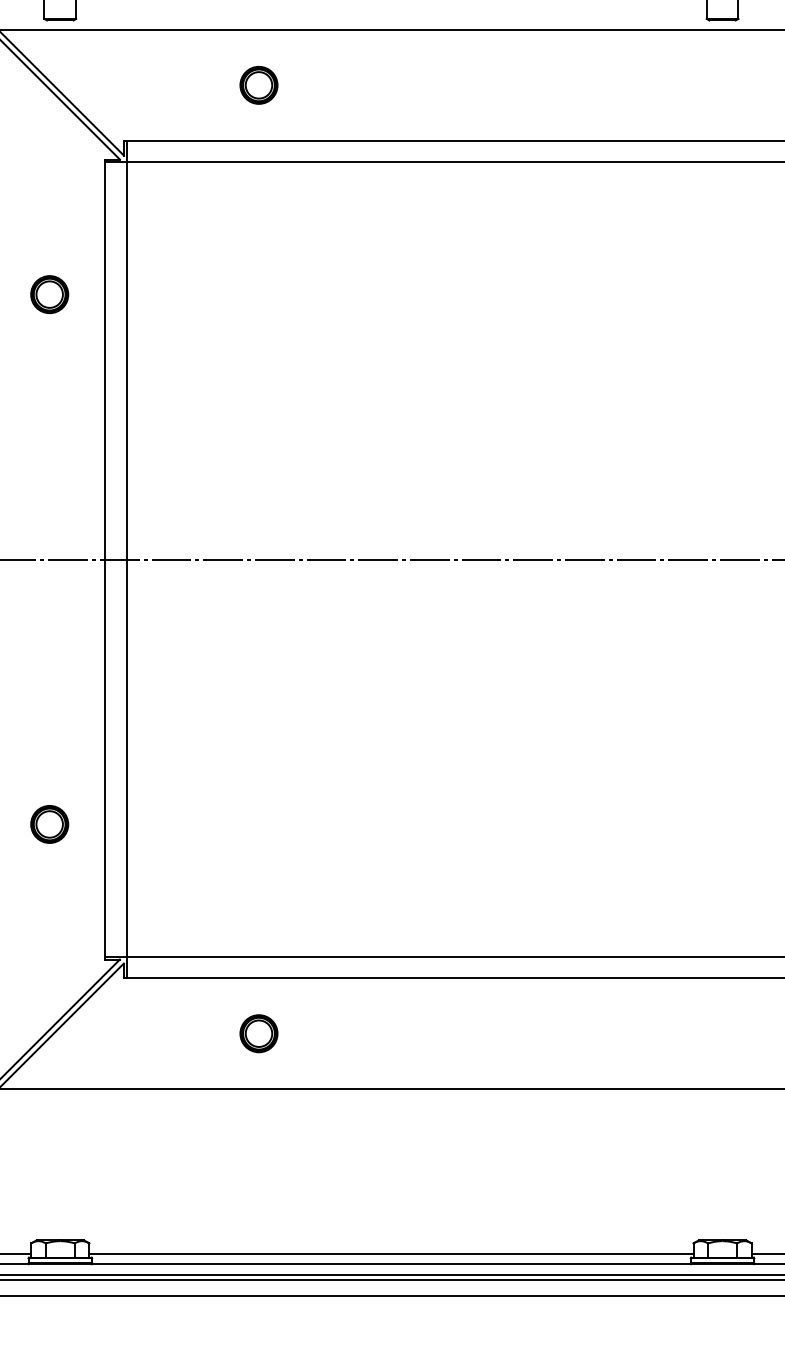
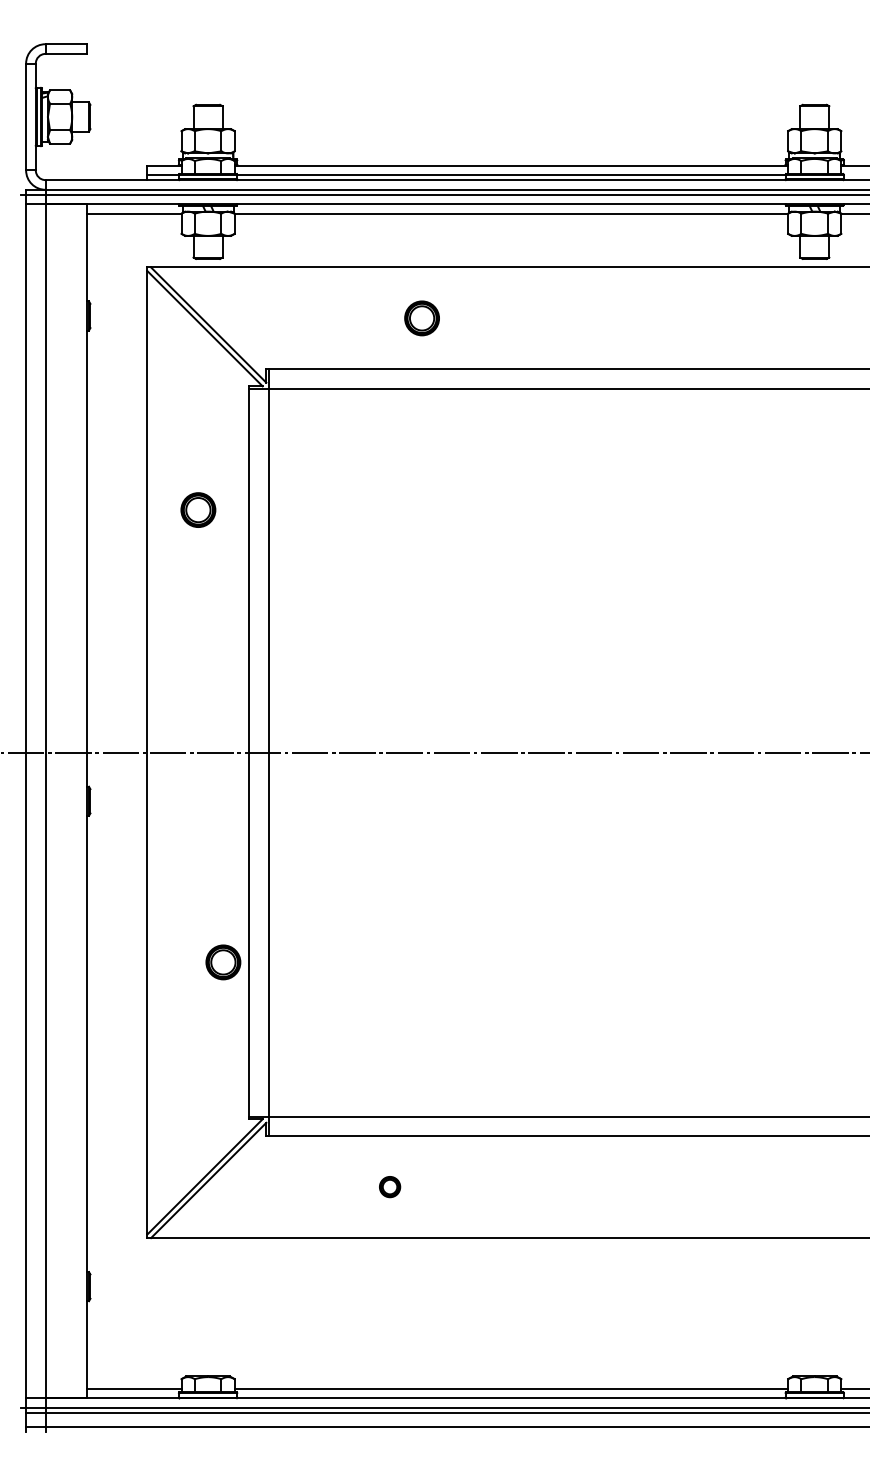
part: (258, 85) -> (421, 318), moved
part: (49, 824) -> (223, 962), moved
part: (258, 1033) -> (389, 1186), size x0.6

